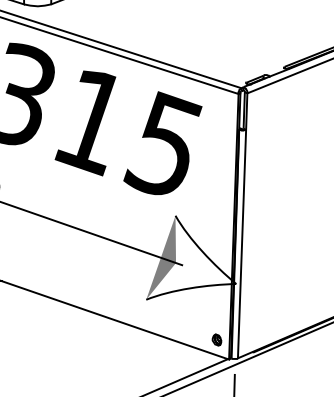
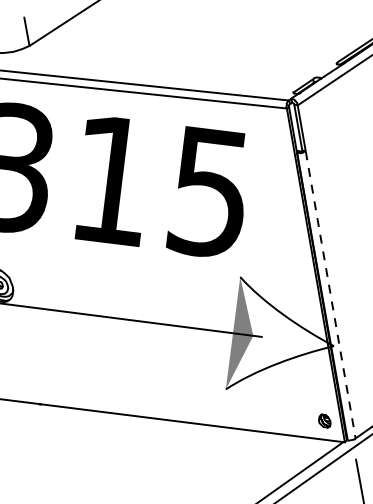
line: (242, 244) -> (331, 295), solid -> dashed

